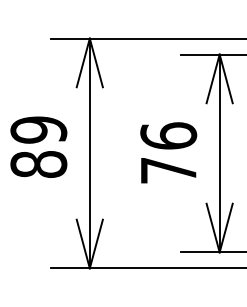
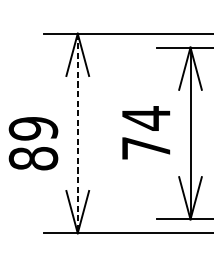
text: (168, 135) -> (146, 117), 76 -> 74
text: (38, 146) -> (33, 143), moved
line: (89, 153) -> (77, 133), solid -> dashed

